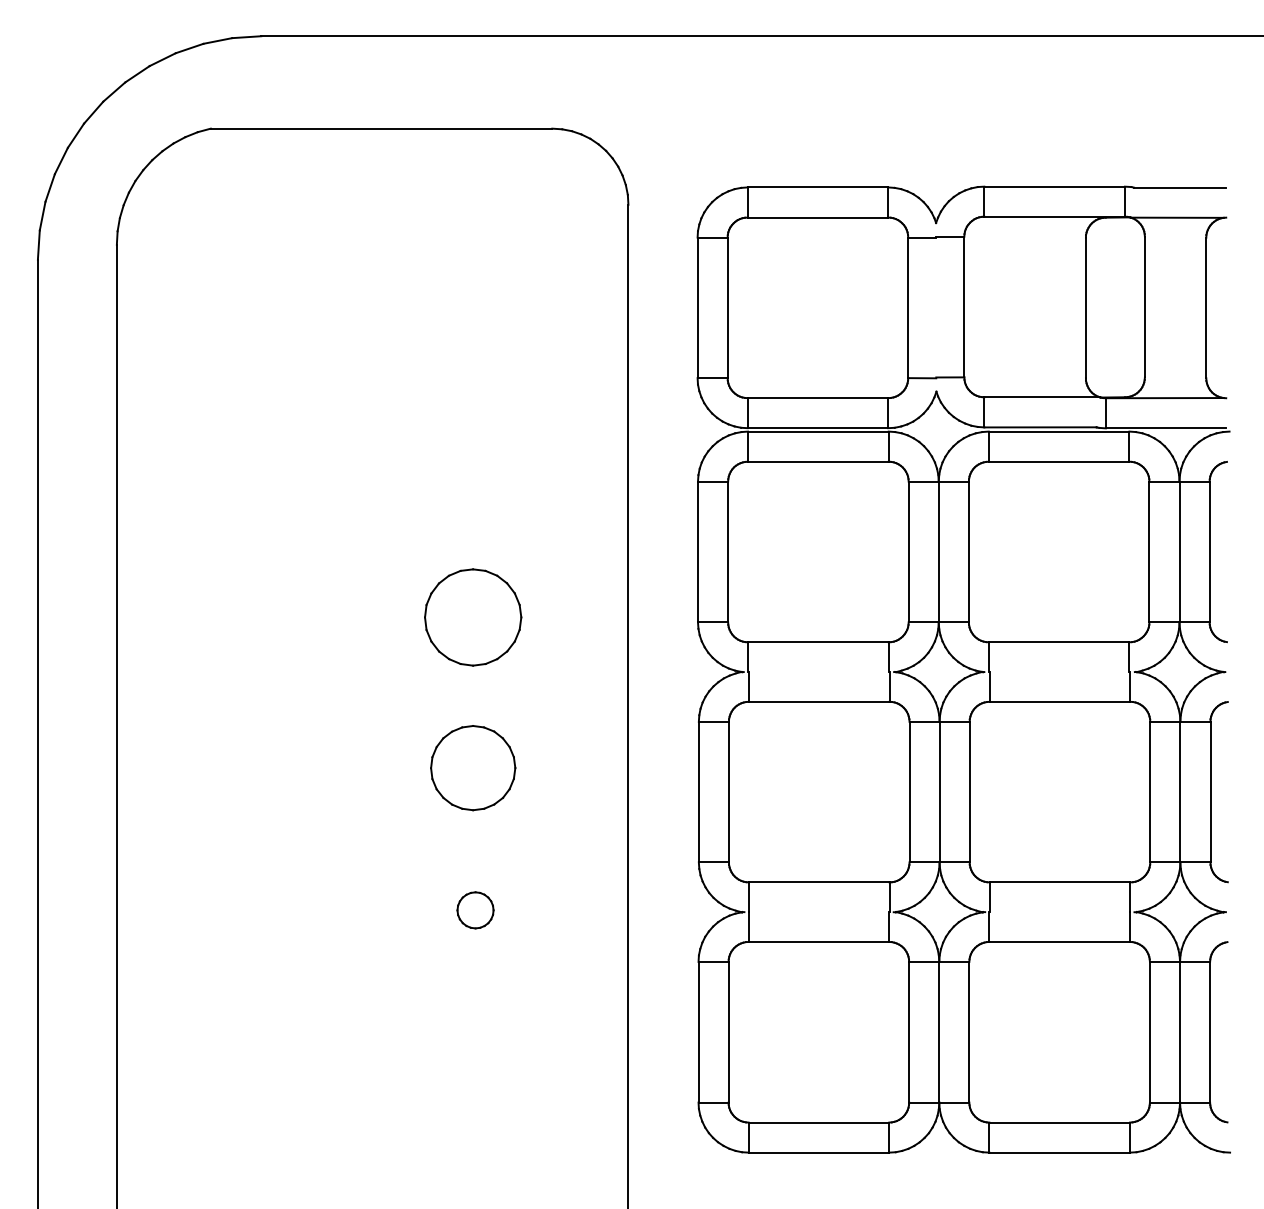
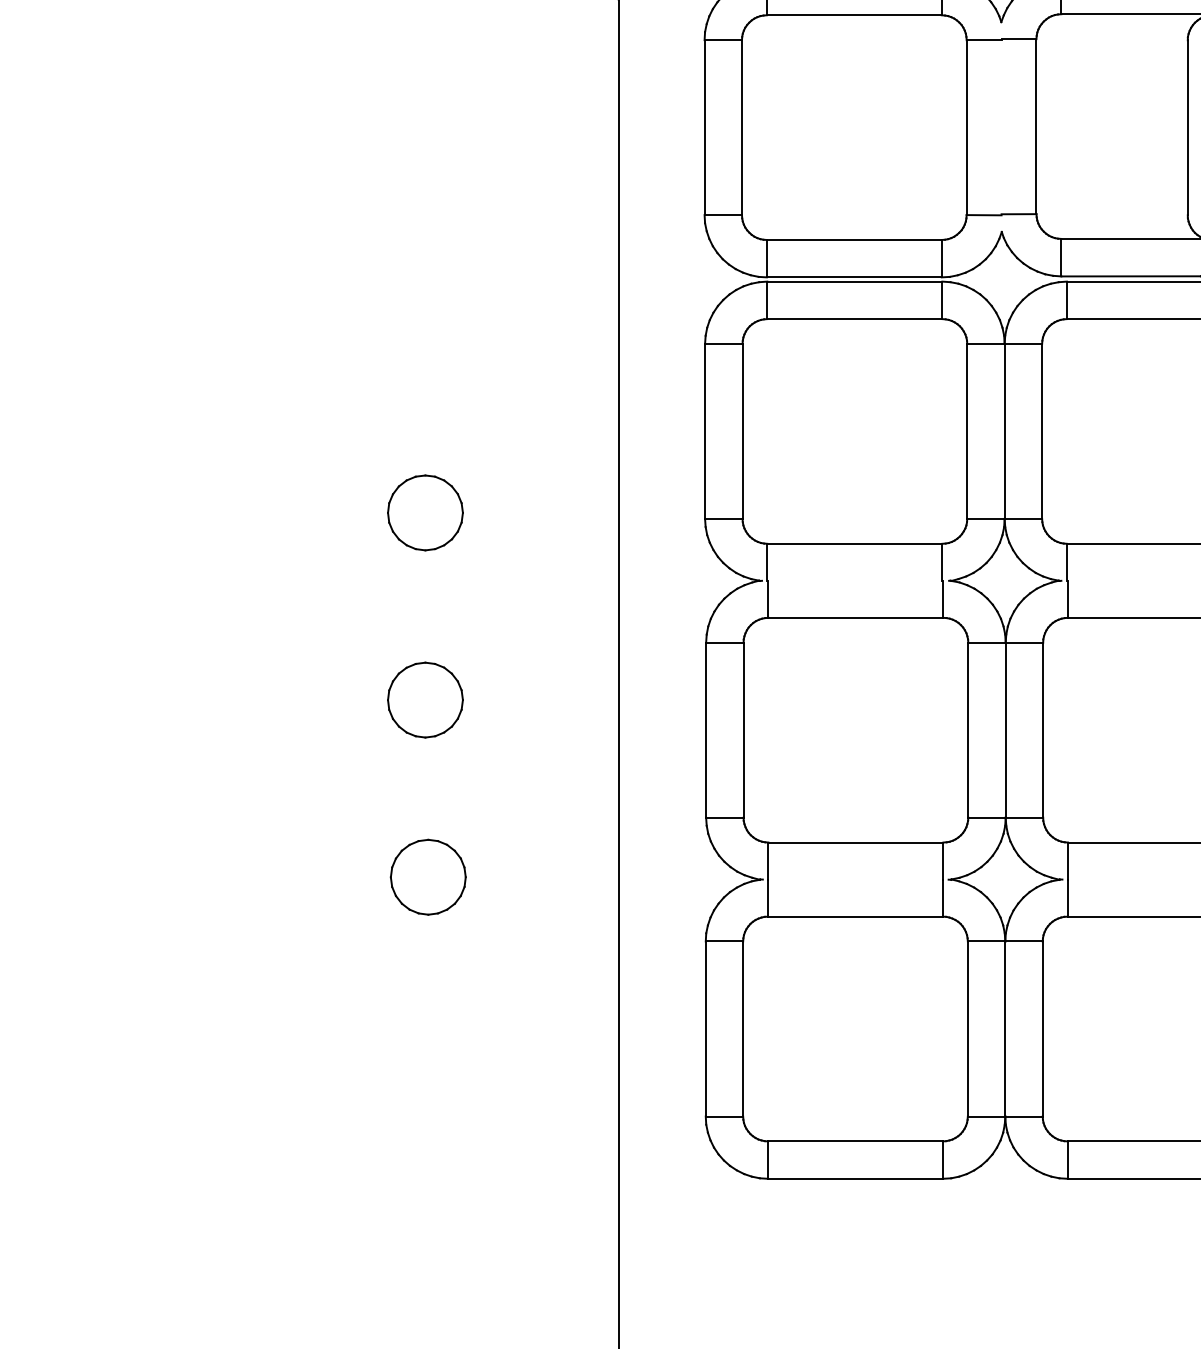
part: (473, 617) -> (425, 512), size x0.62
part: (473, 767) -> (425, 699), size x0.71
part: (475, 910) -> (428, 877), size x1.67

